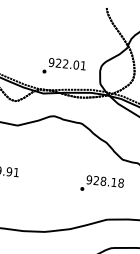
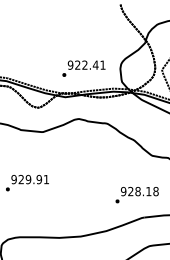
text: (76, 64) -> (95, 64), 922.01 -> 922.41
text: (101, 184) -> (136, 194), moved

